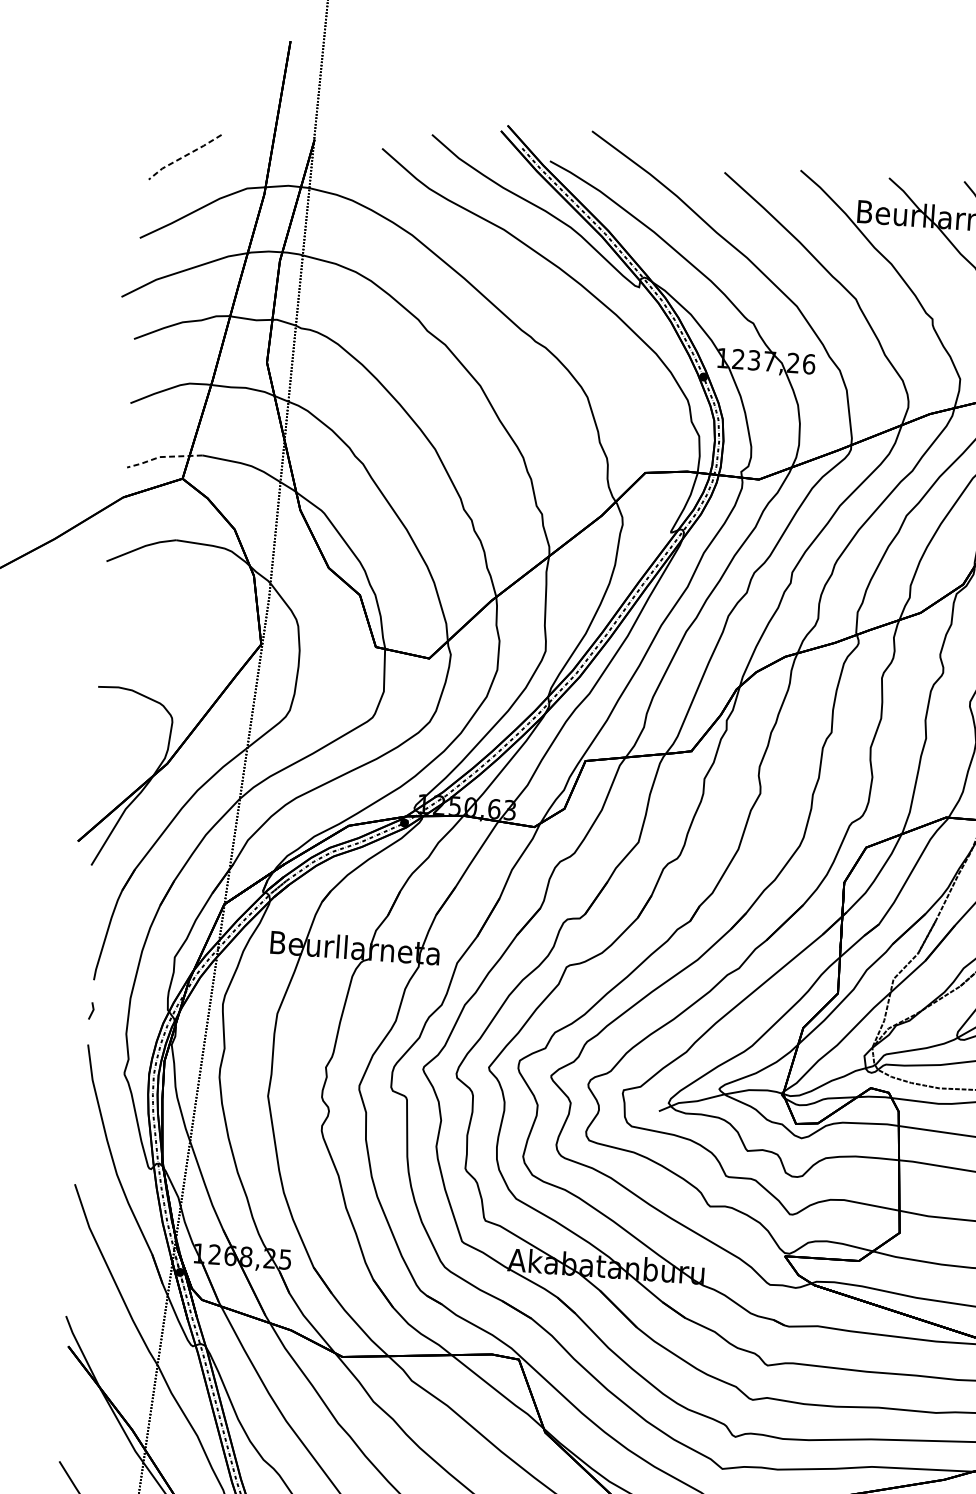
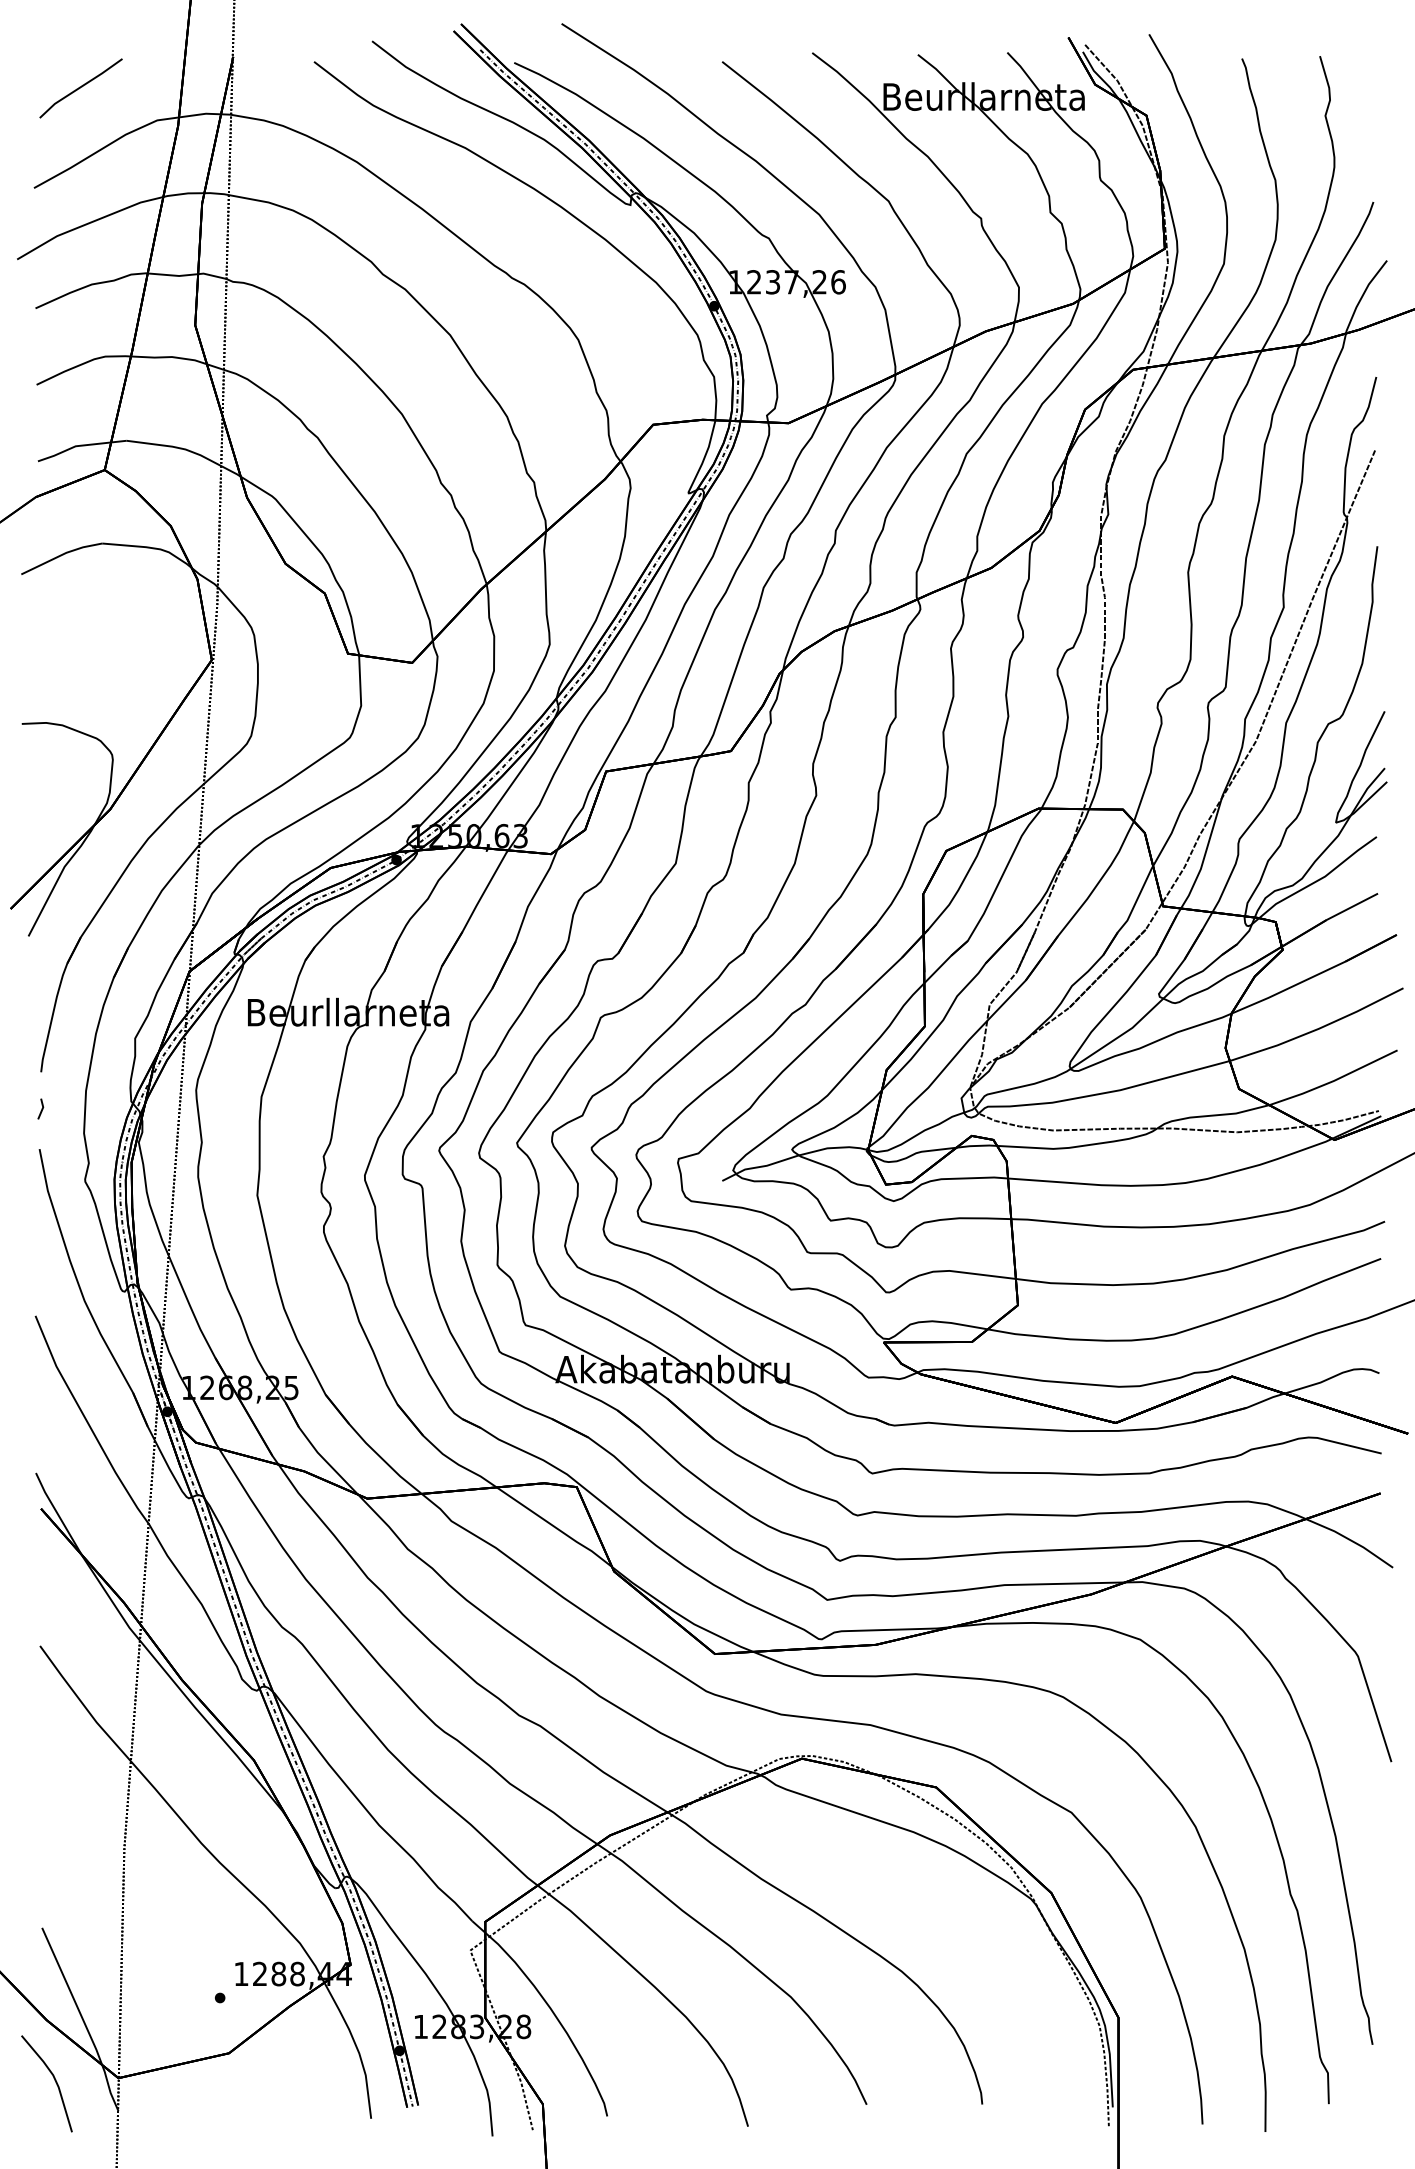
line: (183, 156) -> (79, 87), dashed -> solid
line: (162, 456) -> (79, 445), dashed -> solid

